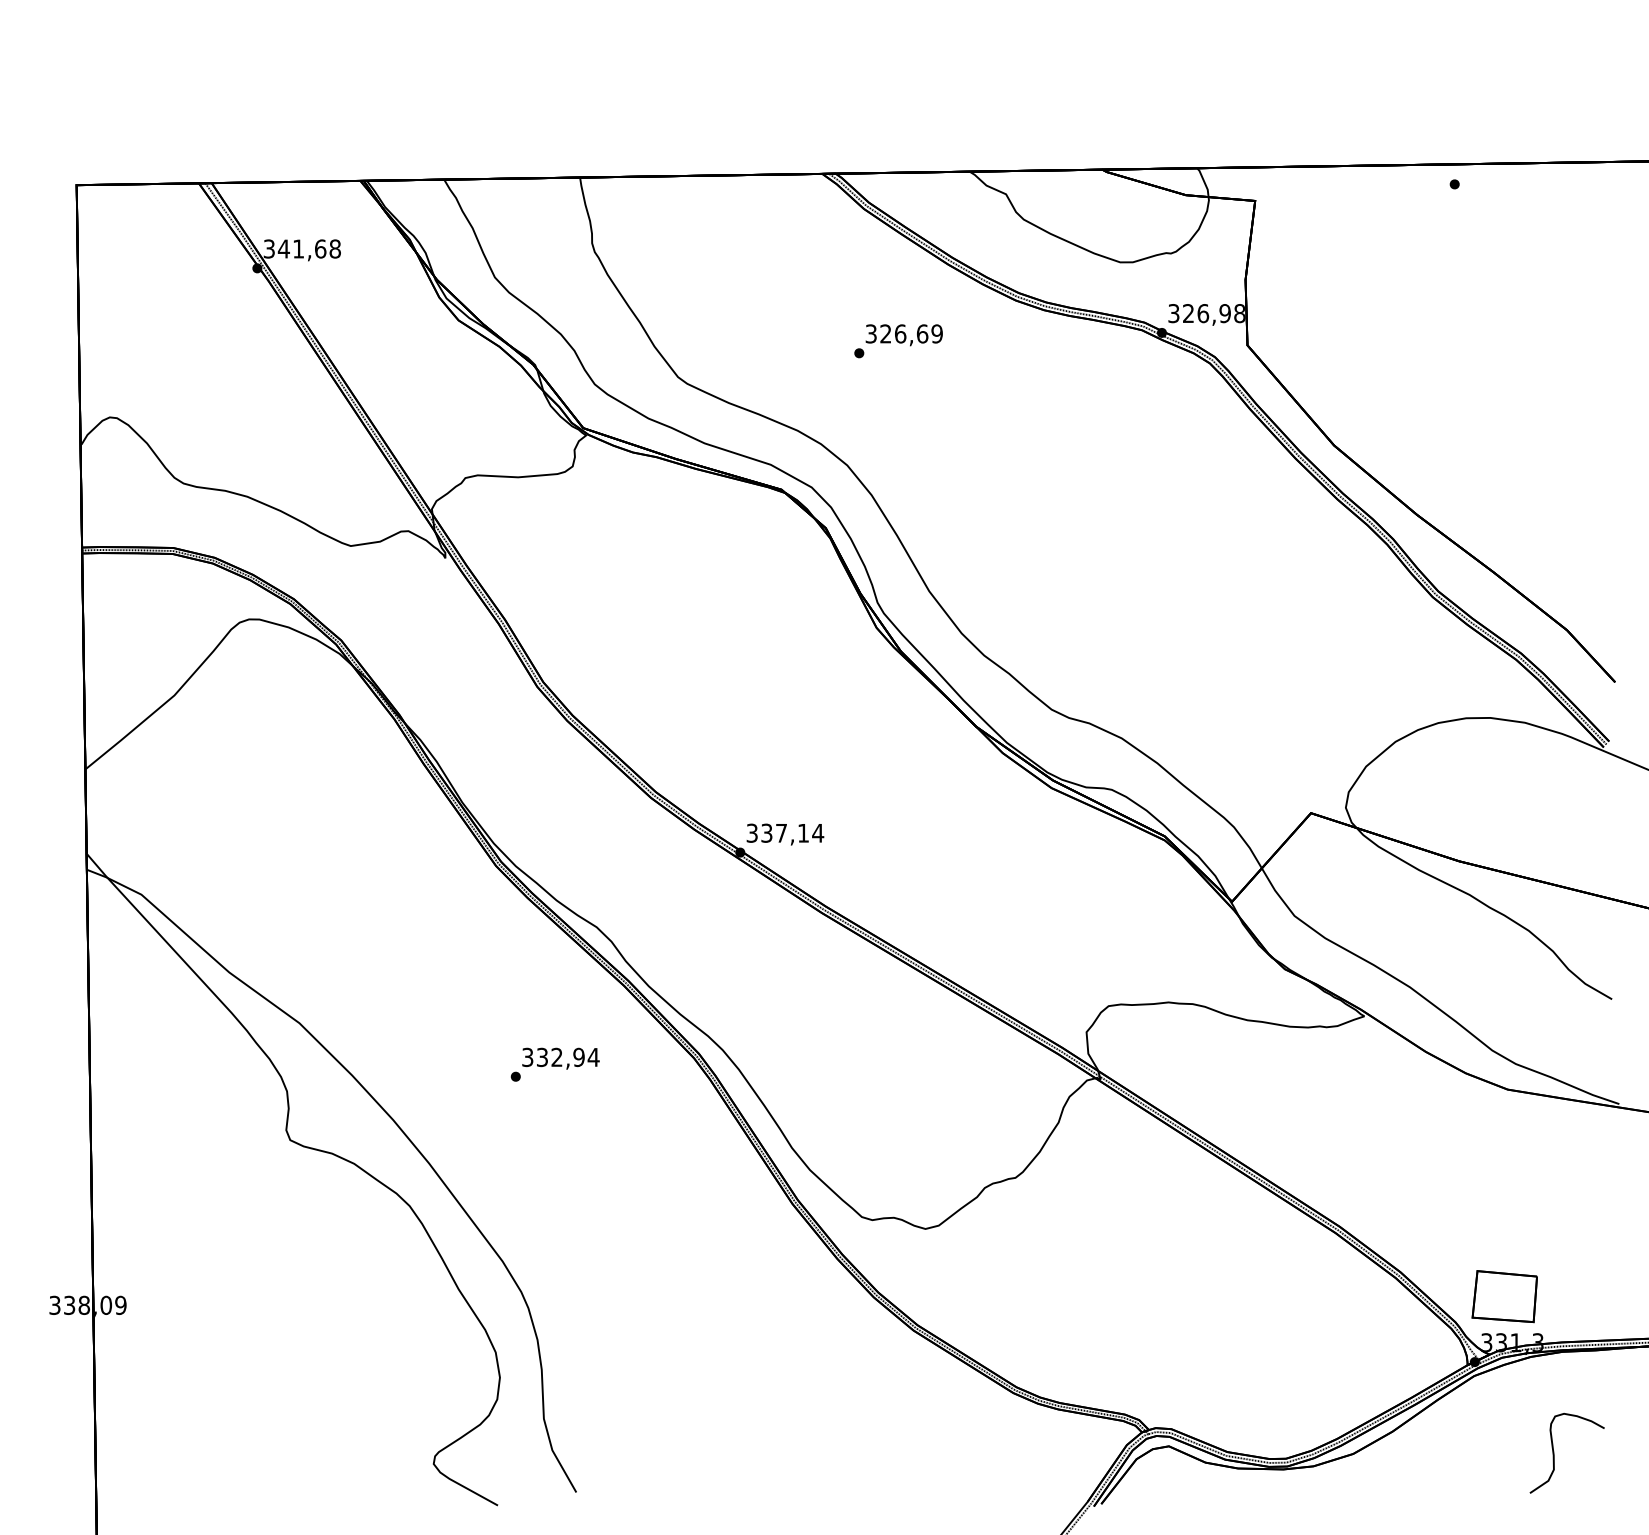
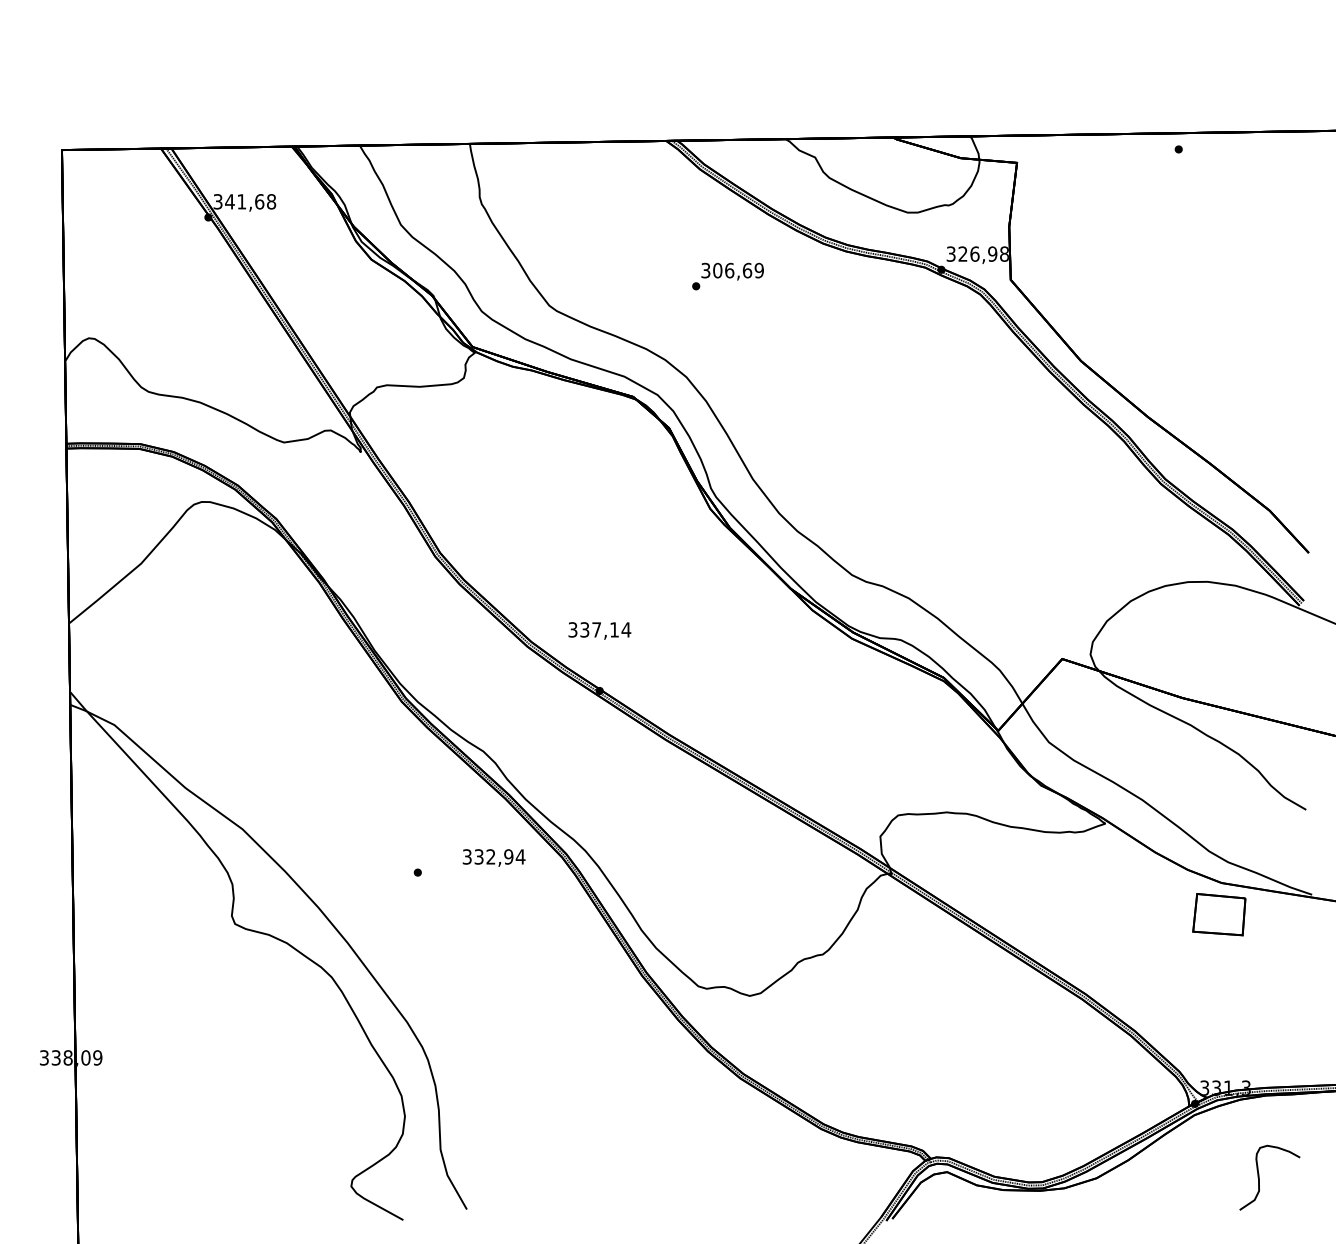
text: (885, 333) -> (717, 270), 326,69 -> 306,69
text: (785, 834) -> (599, 630), moved
text: (560, 1058) -> (493, 857), moved
part: (1504, 1296) -> (1219, 914), moved

